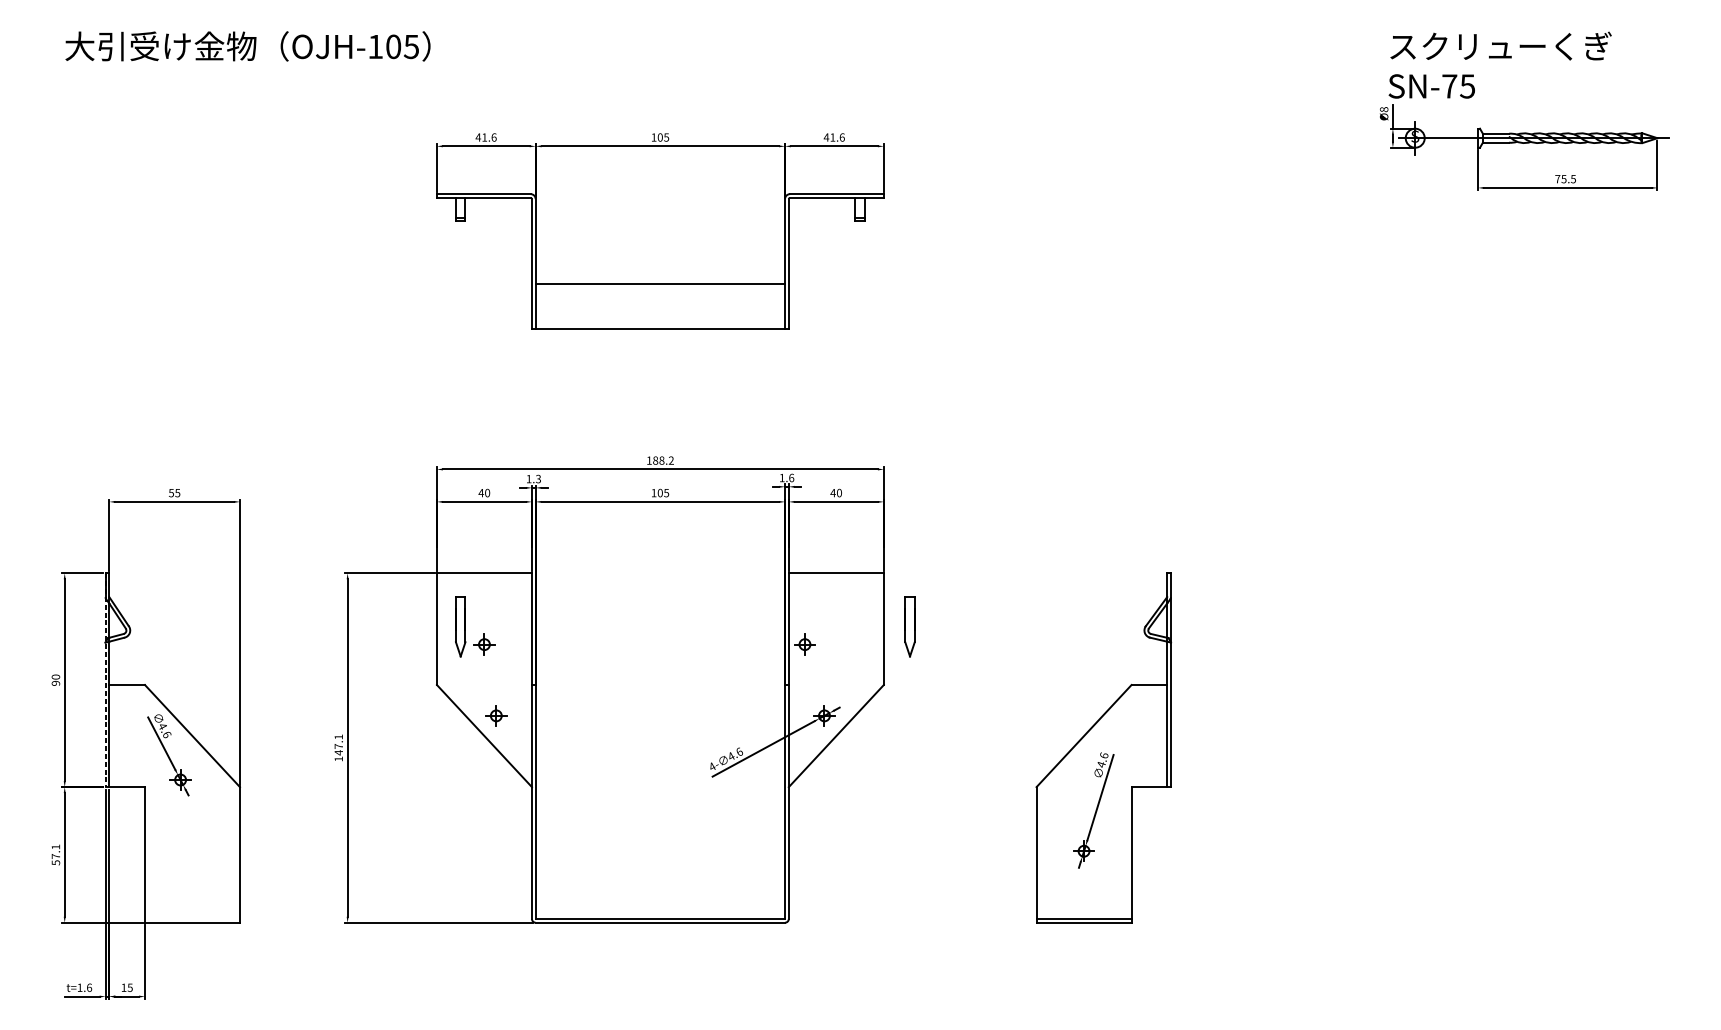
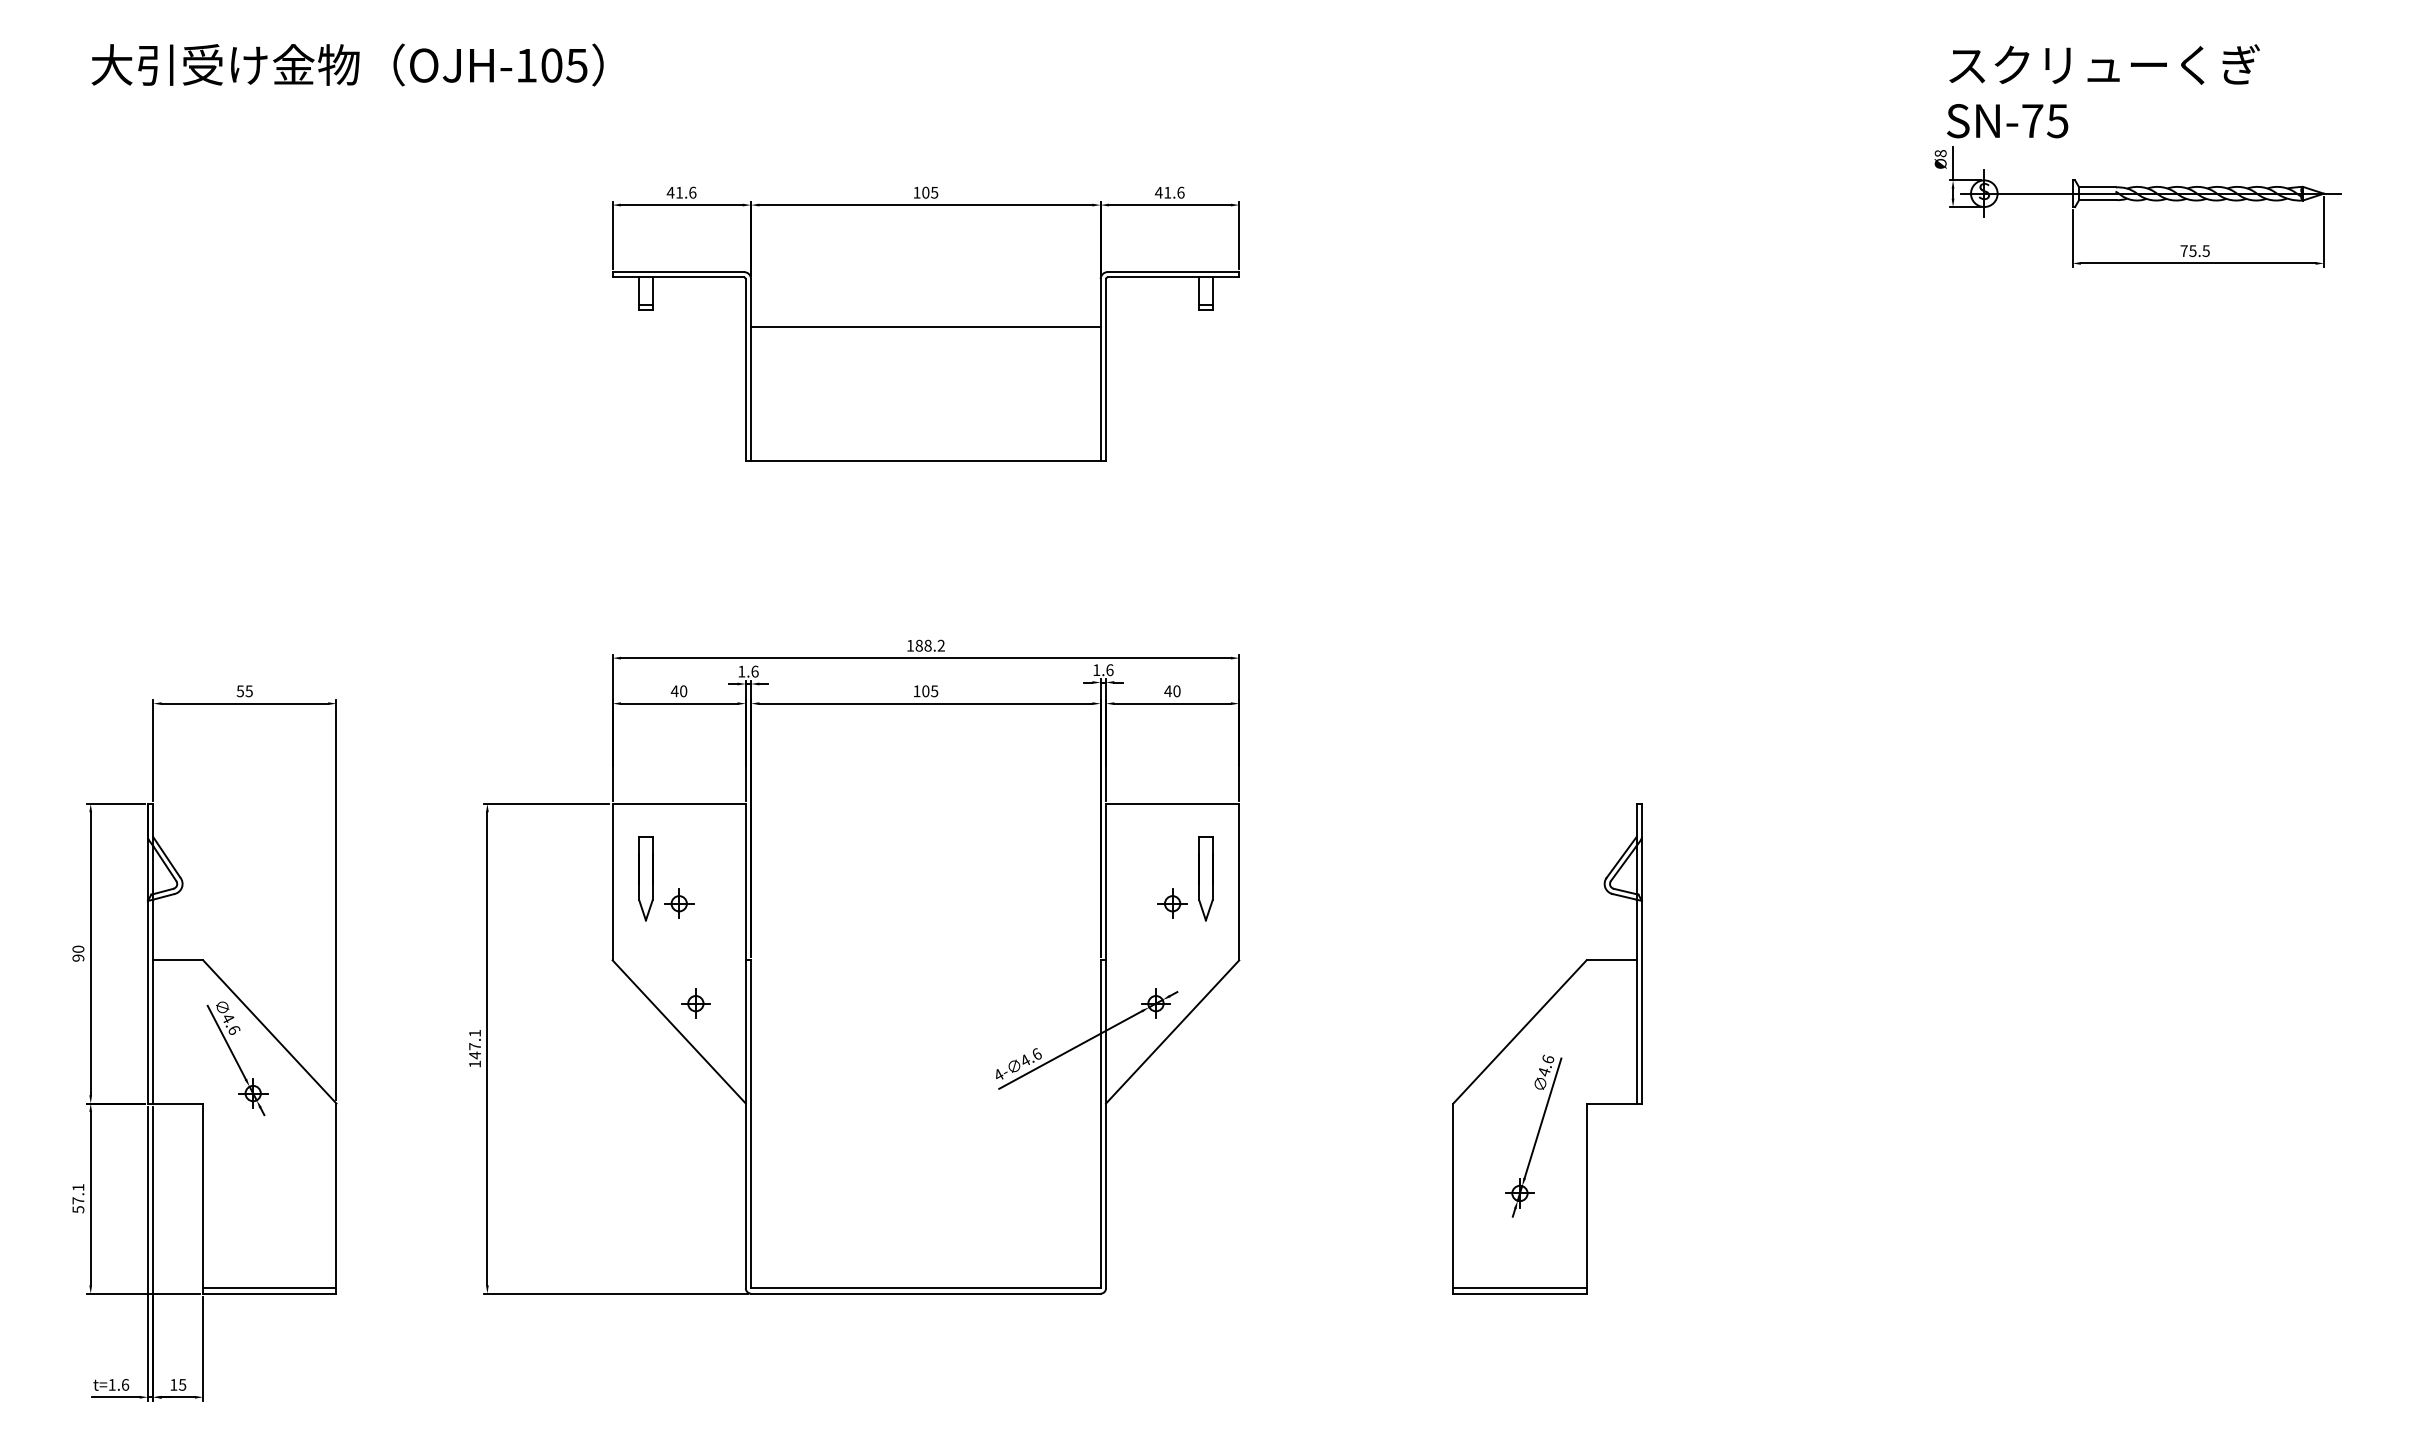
line: (660, 284) -> (925, 327), moved
text: (538, 478) -> (754, 671), 1.3 -> 1.6
part: (909, 626) -> (1205, 878), moved
part: (804, 644) -> (1172, 903), moved
line: (105, 680) -> (147, 953), dashed -> solid
line: (192, 919) -> (269, 1288), added

